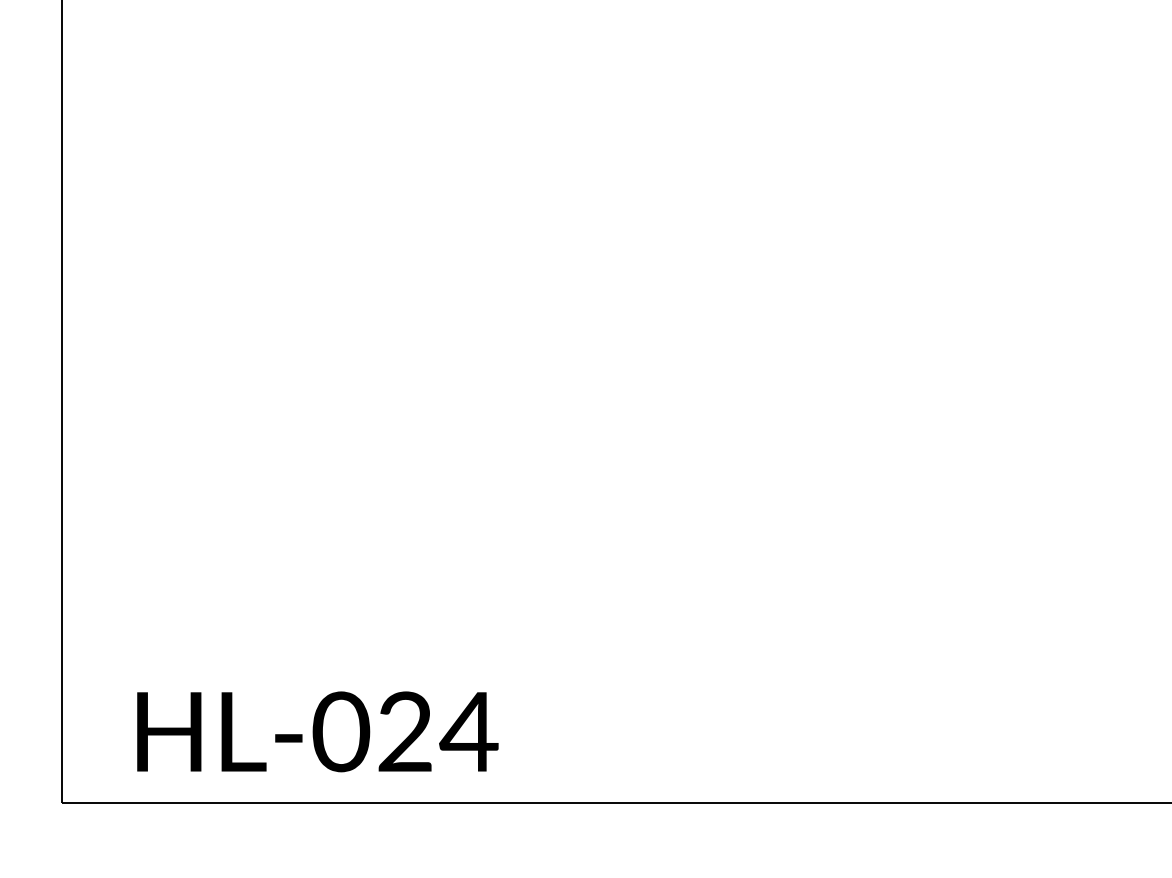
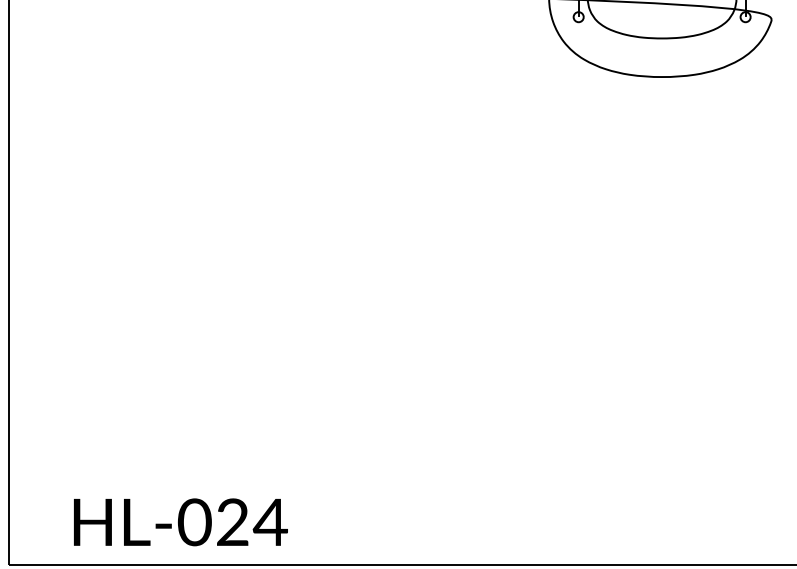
text: (317, 732) -> (180, 522), moved

